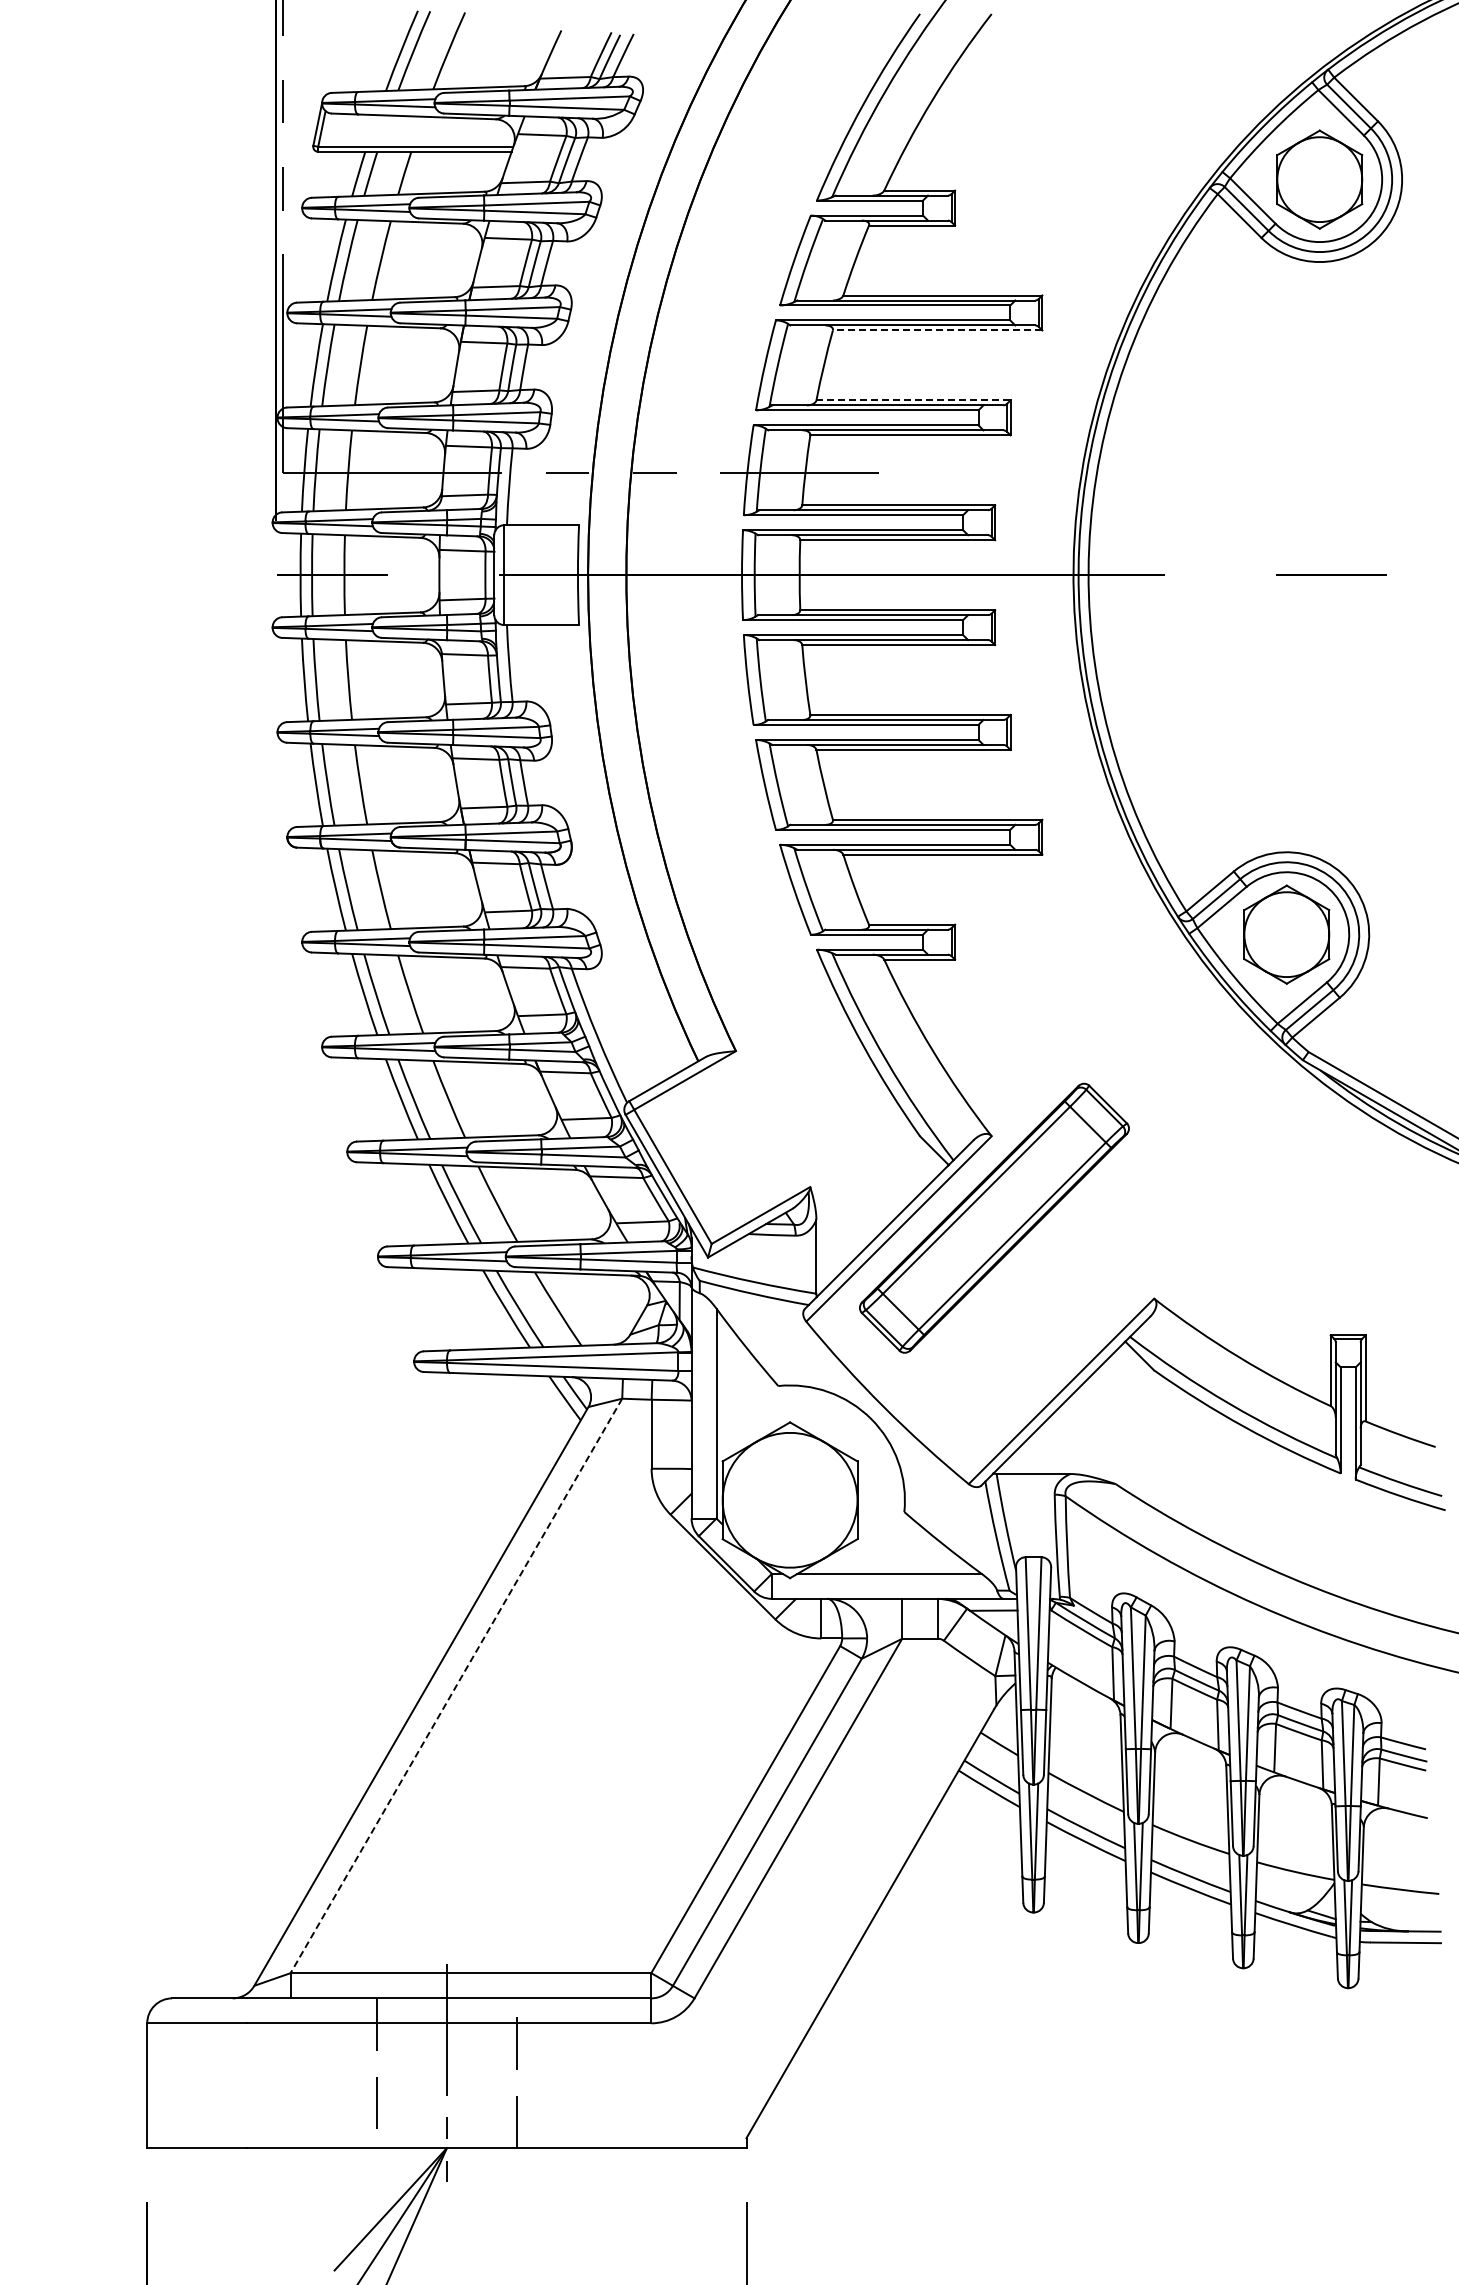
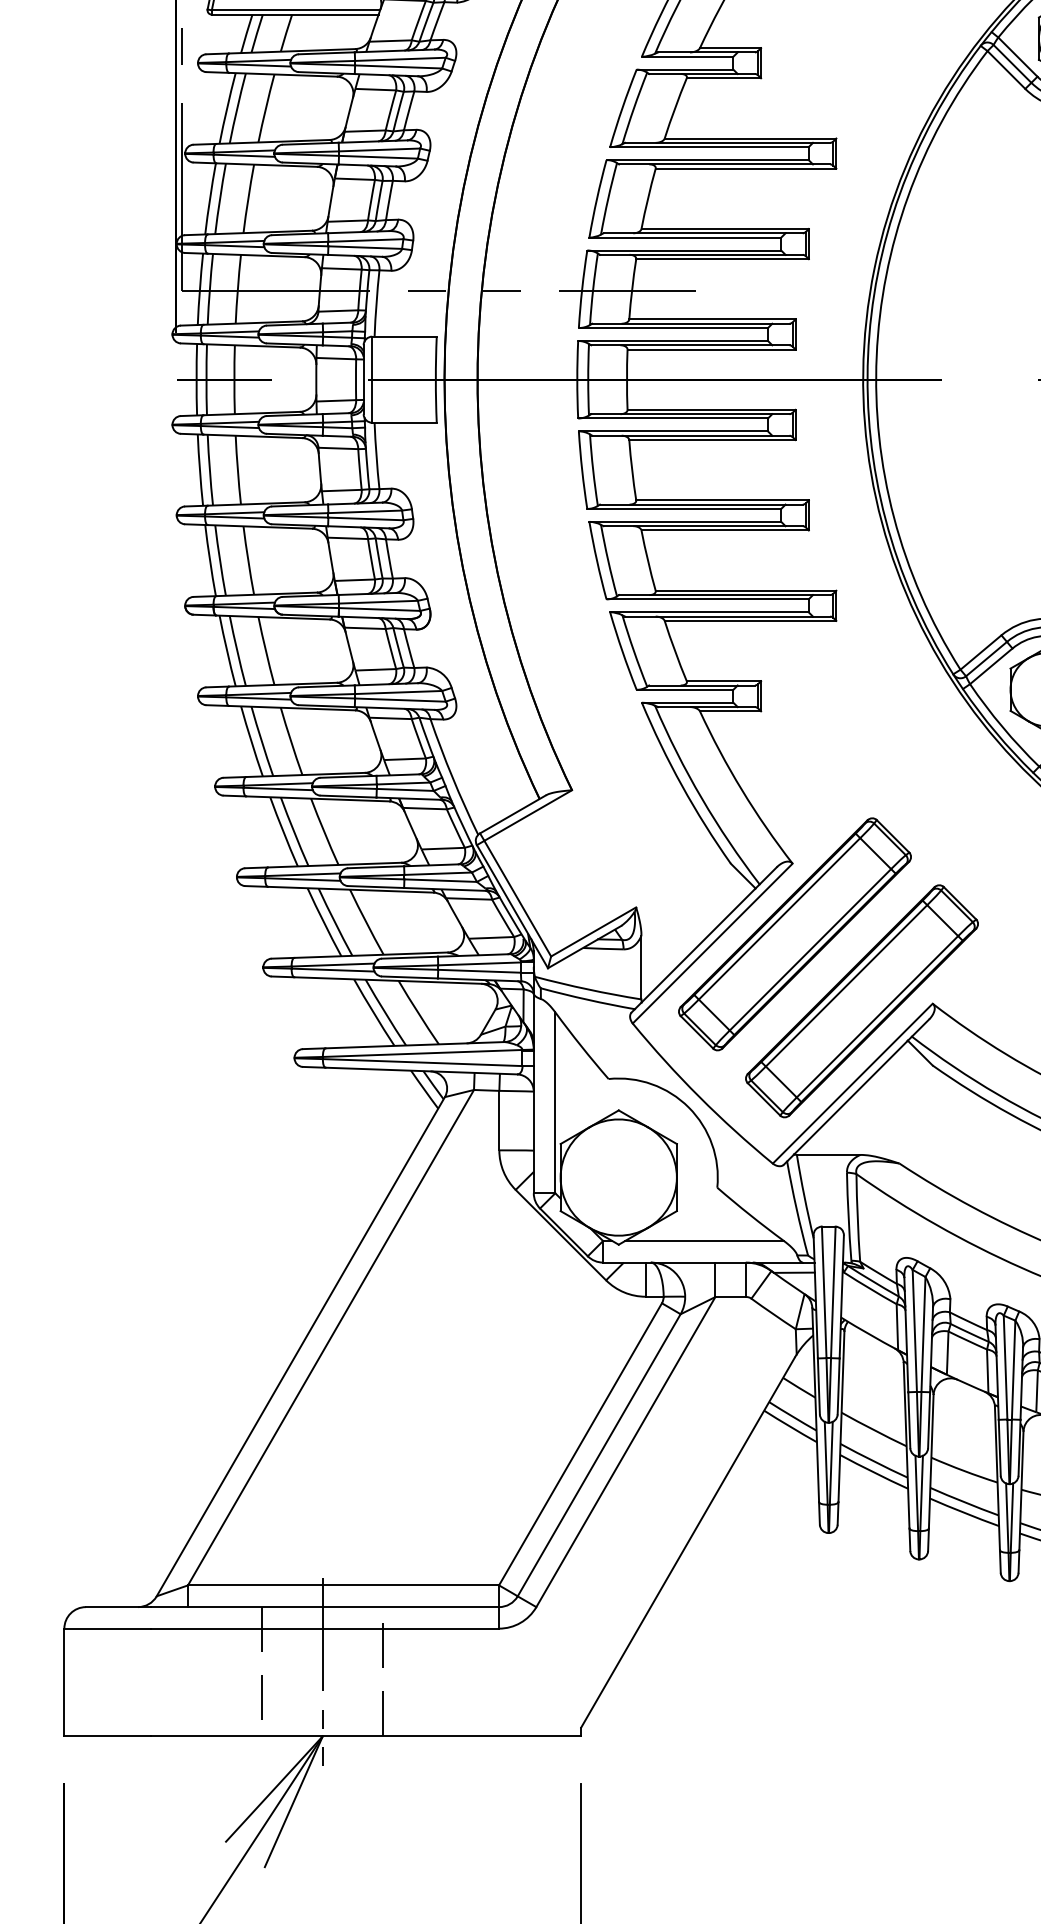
line: (937, 330) -> (745, 168), dashed -> solid
line: (913, 400) -> (725, 229), dashed -> solid
part: (1071, 1295) -> (861, 1000), added
line: (456, 1685) -> (331, 1337), dashed -> solid

